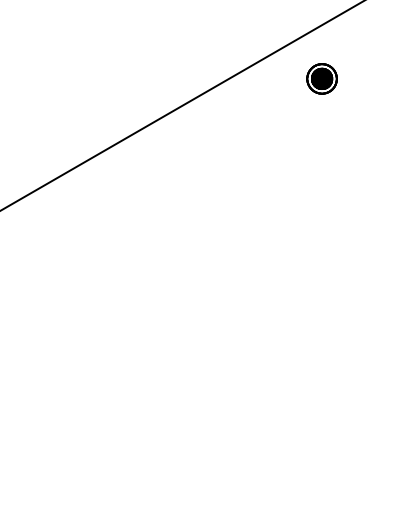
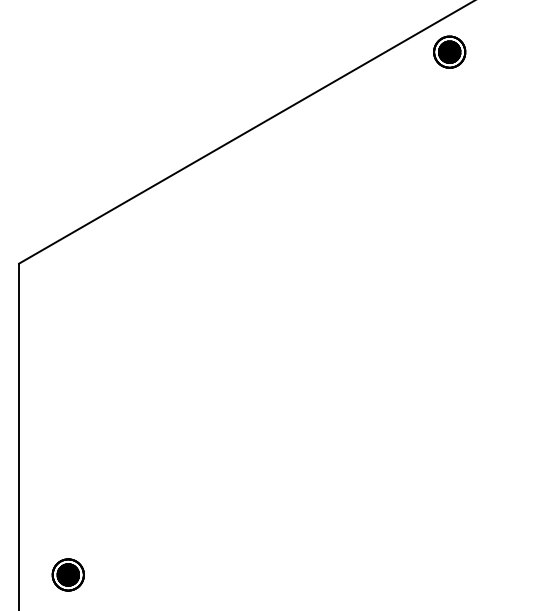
part: (321, 78) -> (449, 51), moved

